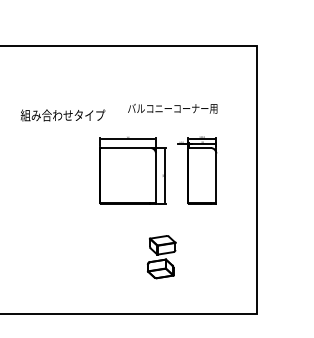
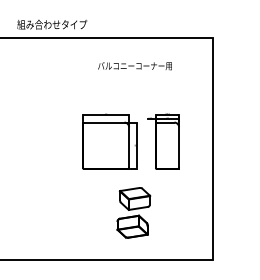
text: (172, 109) -> (134, 66), moved
text: (63, 115) -> (52, 24), moved
part: (161, 256) -> (133, 212), size x1.43

